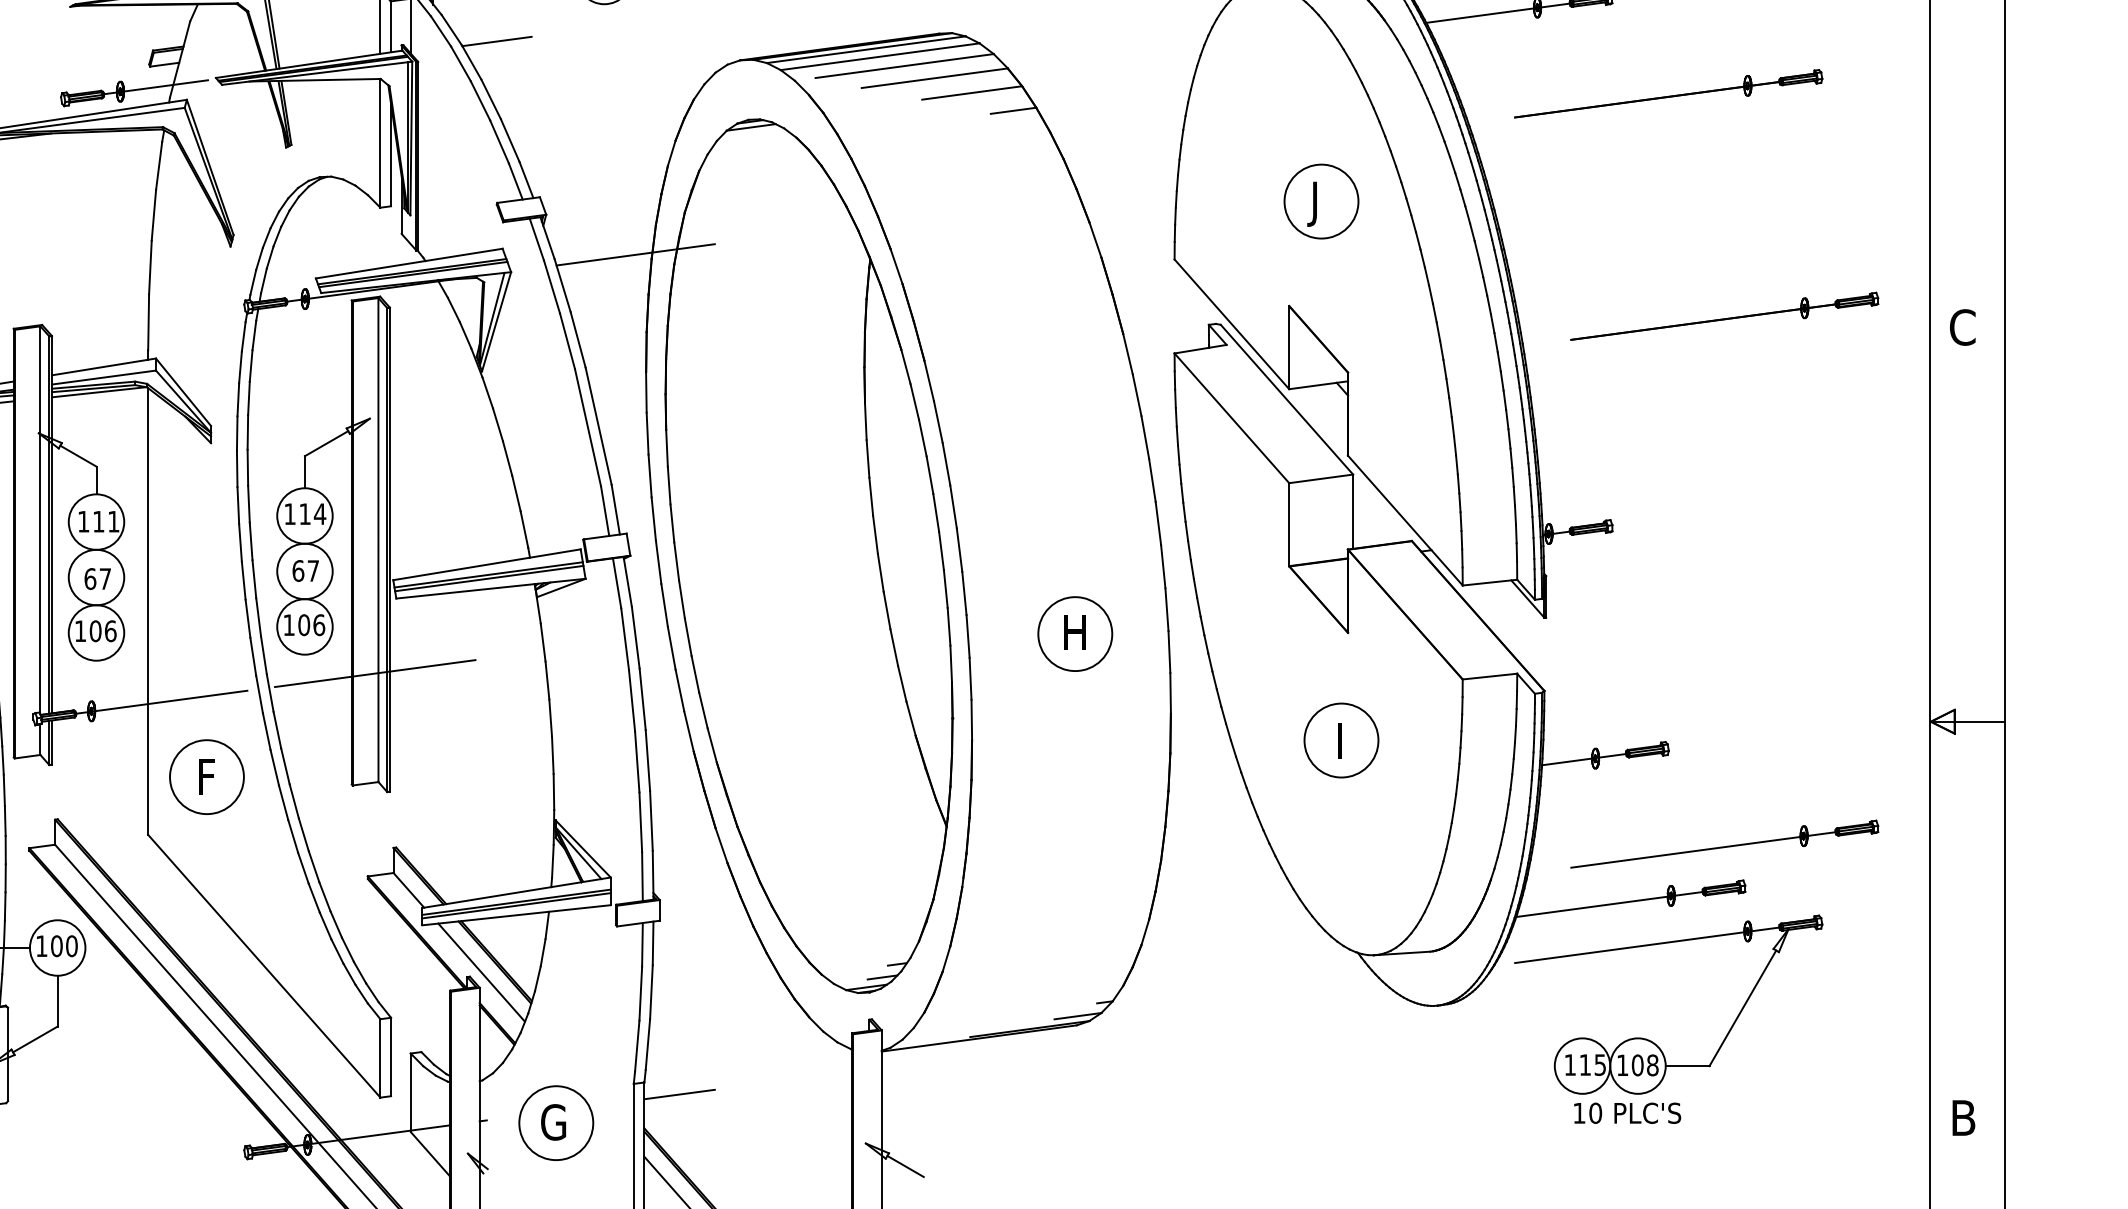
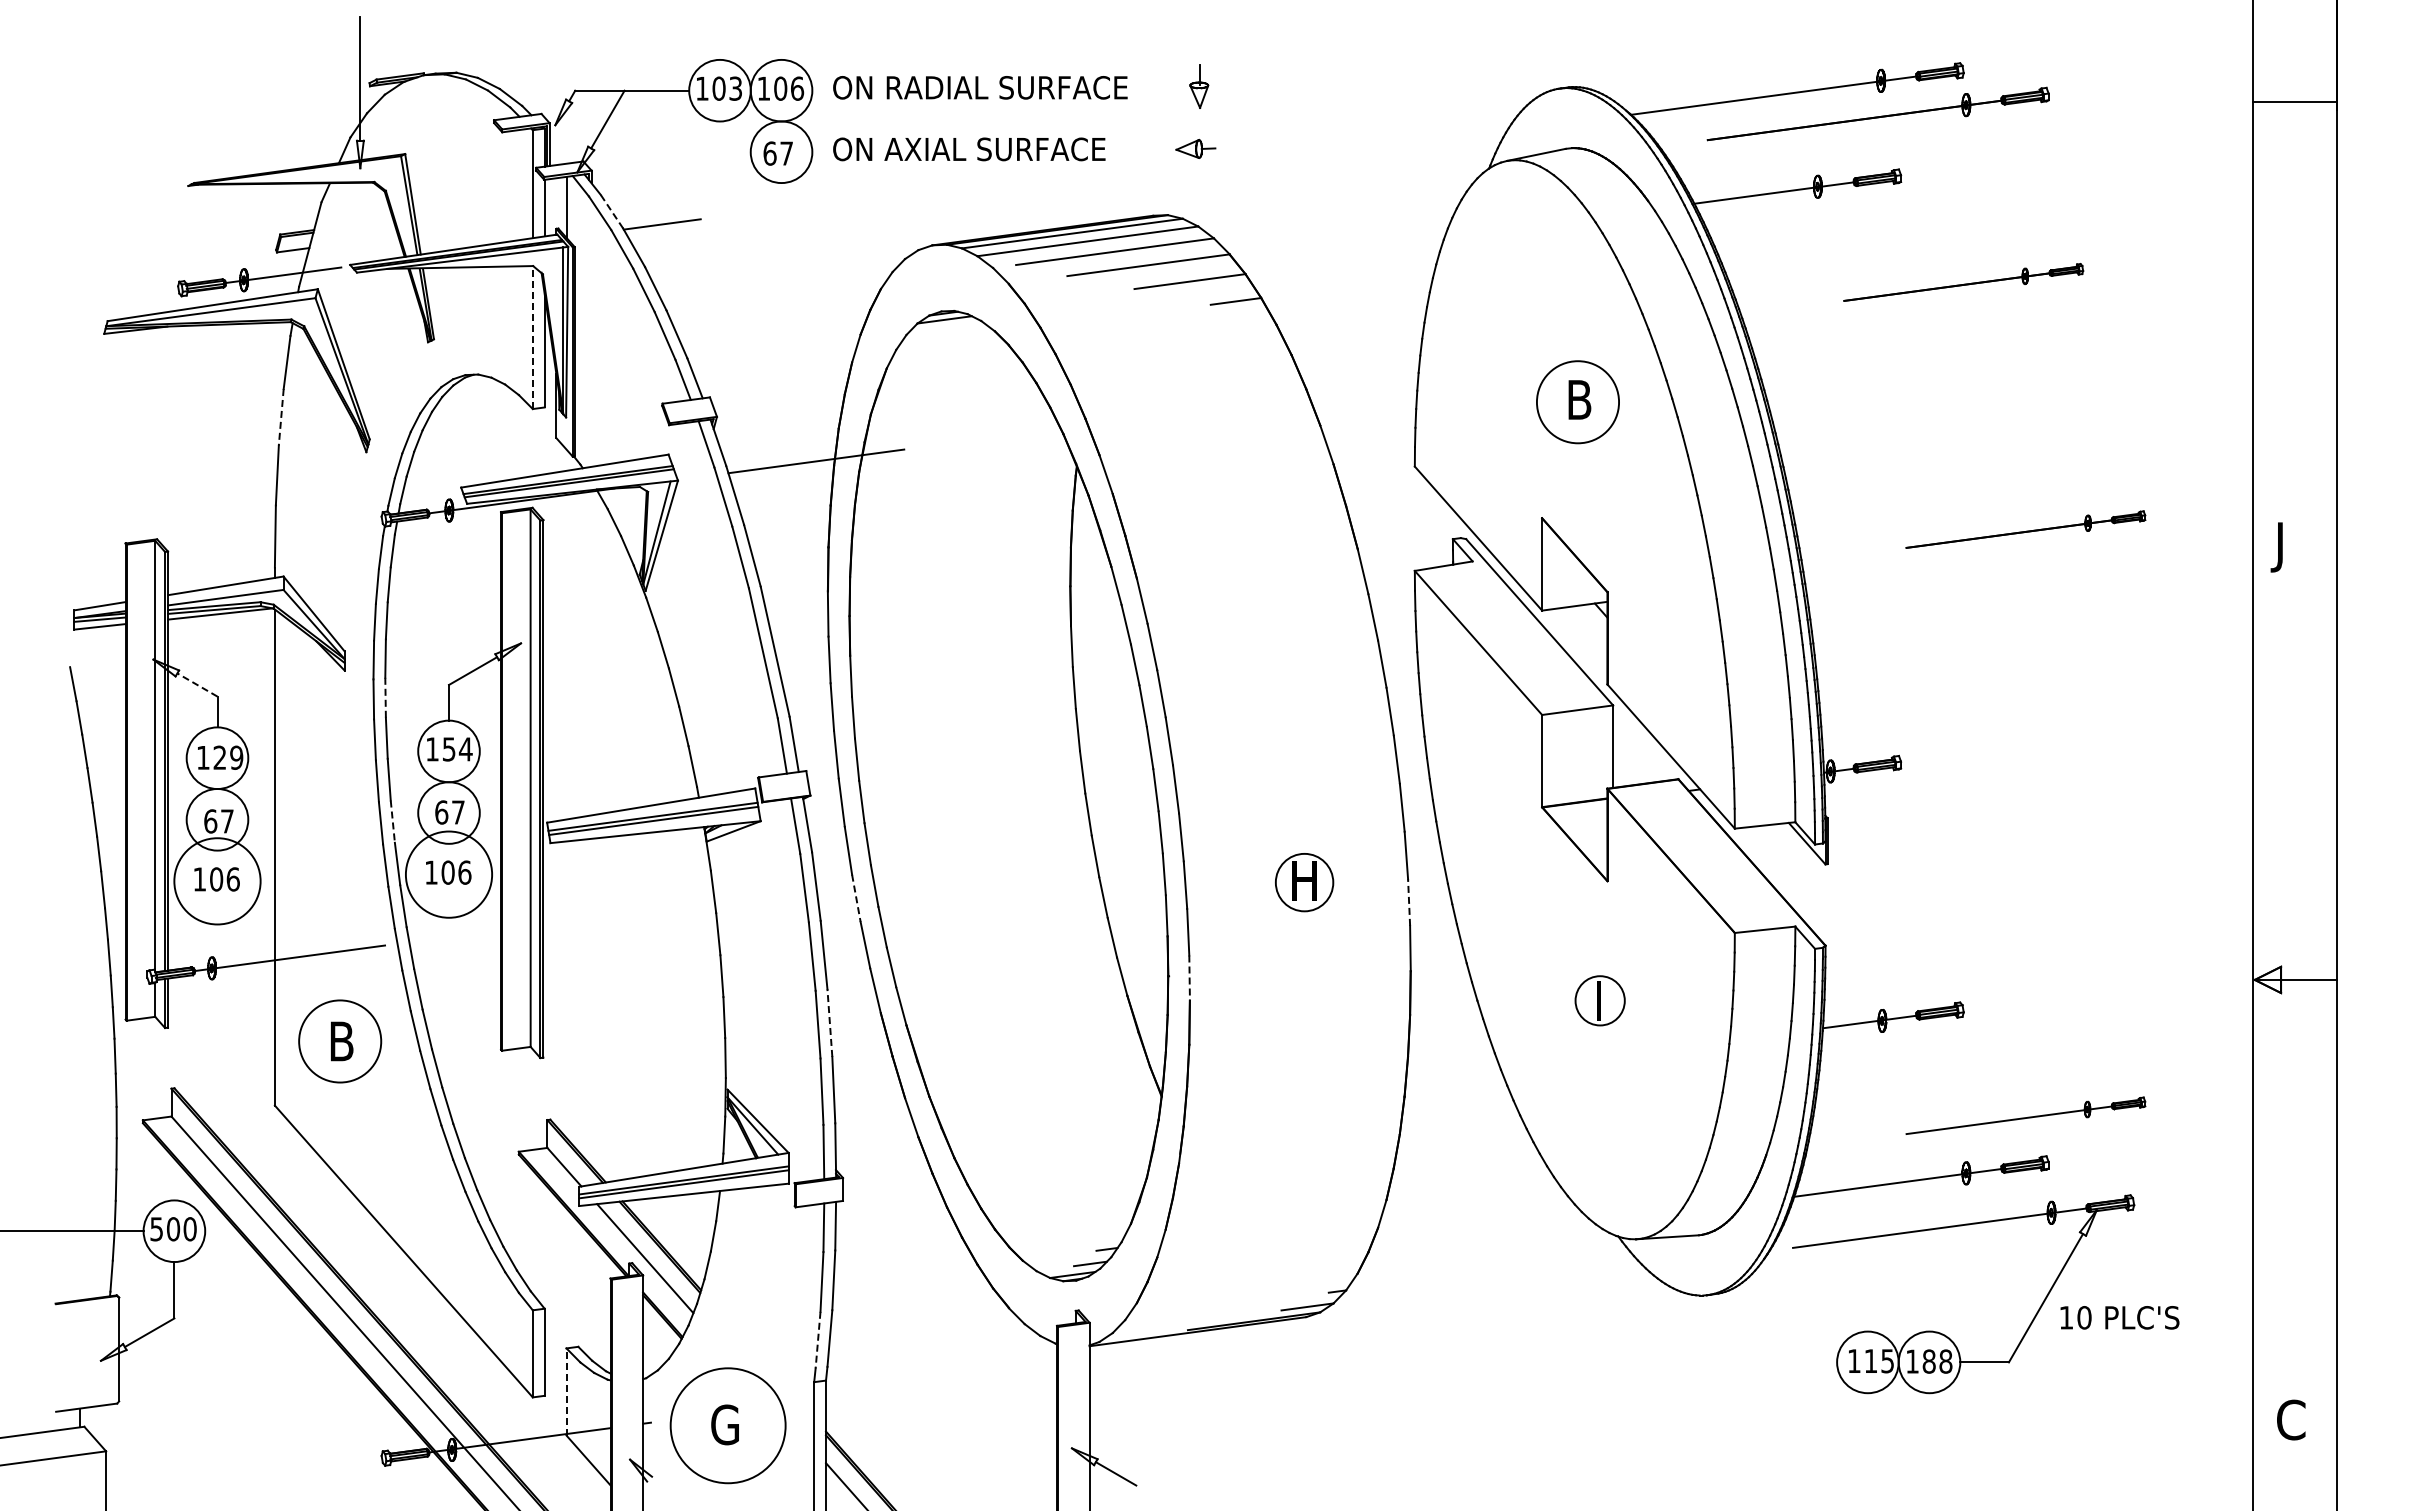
line: (451, 29) -> (611, 211), solid -> dashed
part: (1668, 93) -> (1963, 282), size x0.7
line: (380, 143) -> (532, 337), solid -> dashed
text: (1320, 204) -> (1576, 405), J -> B
line: (154, 215) -> (281, 417), solid -> dashed
part: (1724, 316) -> (2025, 529), size x0.7
text: (1960, 331) -> (2287, 546), C -> J
line: (78, 455) -> (197, 684), solid -> dashed
line: (247, 467) -> (385, 697), solid -> dashed
text: (305, 514) -> (449, 749), 114 -> 154
text: (106, 521) -> (228, 757), 111 -> 129
line: (254, 579) -> (392, 822), solid -> dashed
circle: (304, 626) -> (448, 874), size x1.4
circle: (96, 633) -> (217, 881), size x1.4
circle: (1075, 634) -> (1304, 882), size x0.7
line: (671, 648) -> (856, 898), solid -> dashed
line: (1169, 652) -> (1409, 902), solid -> dashed
line: (374, 673) -> (526, 926), removed
line: (971, 720) -> (1189, 978), solid -> dashed
circle: (1341, 740) -> (1600, 1000), size x0.6
line: (647, 760) -> (829, 1023), solid -> dashed
text: (208, 777) -> (341, 1041), F -> B
part: (1724, 843) -> (2025, 1115), size x0.7
text: (41, 946) -> (156, 1229), 100 -> 500
line: (637, 1046) -> (818, 1340), solid -> dashed
text: (1637, 1065) -> (1928, 1361), 108 -> 188
line: (410, 1092) -> (566, 1391), solid -> dashed
line: (679, 1094) -> (865, 1393), removed
text: (1627, 1113) -> (2119, 1317), moved
text: (1963, 1117) -> (2291, 1419), B -> C
circle: (556, 1122) -> (728, 1425), size x1.4

